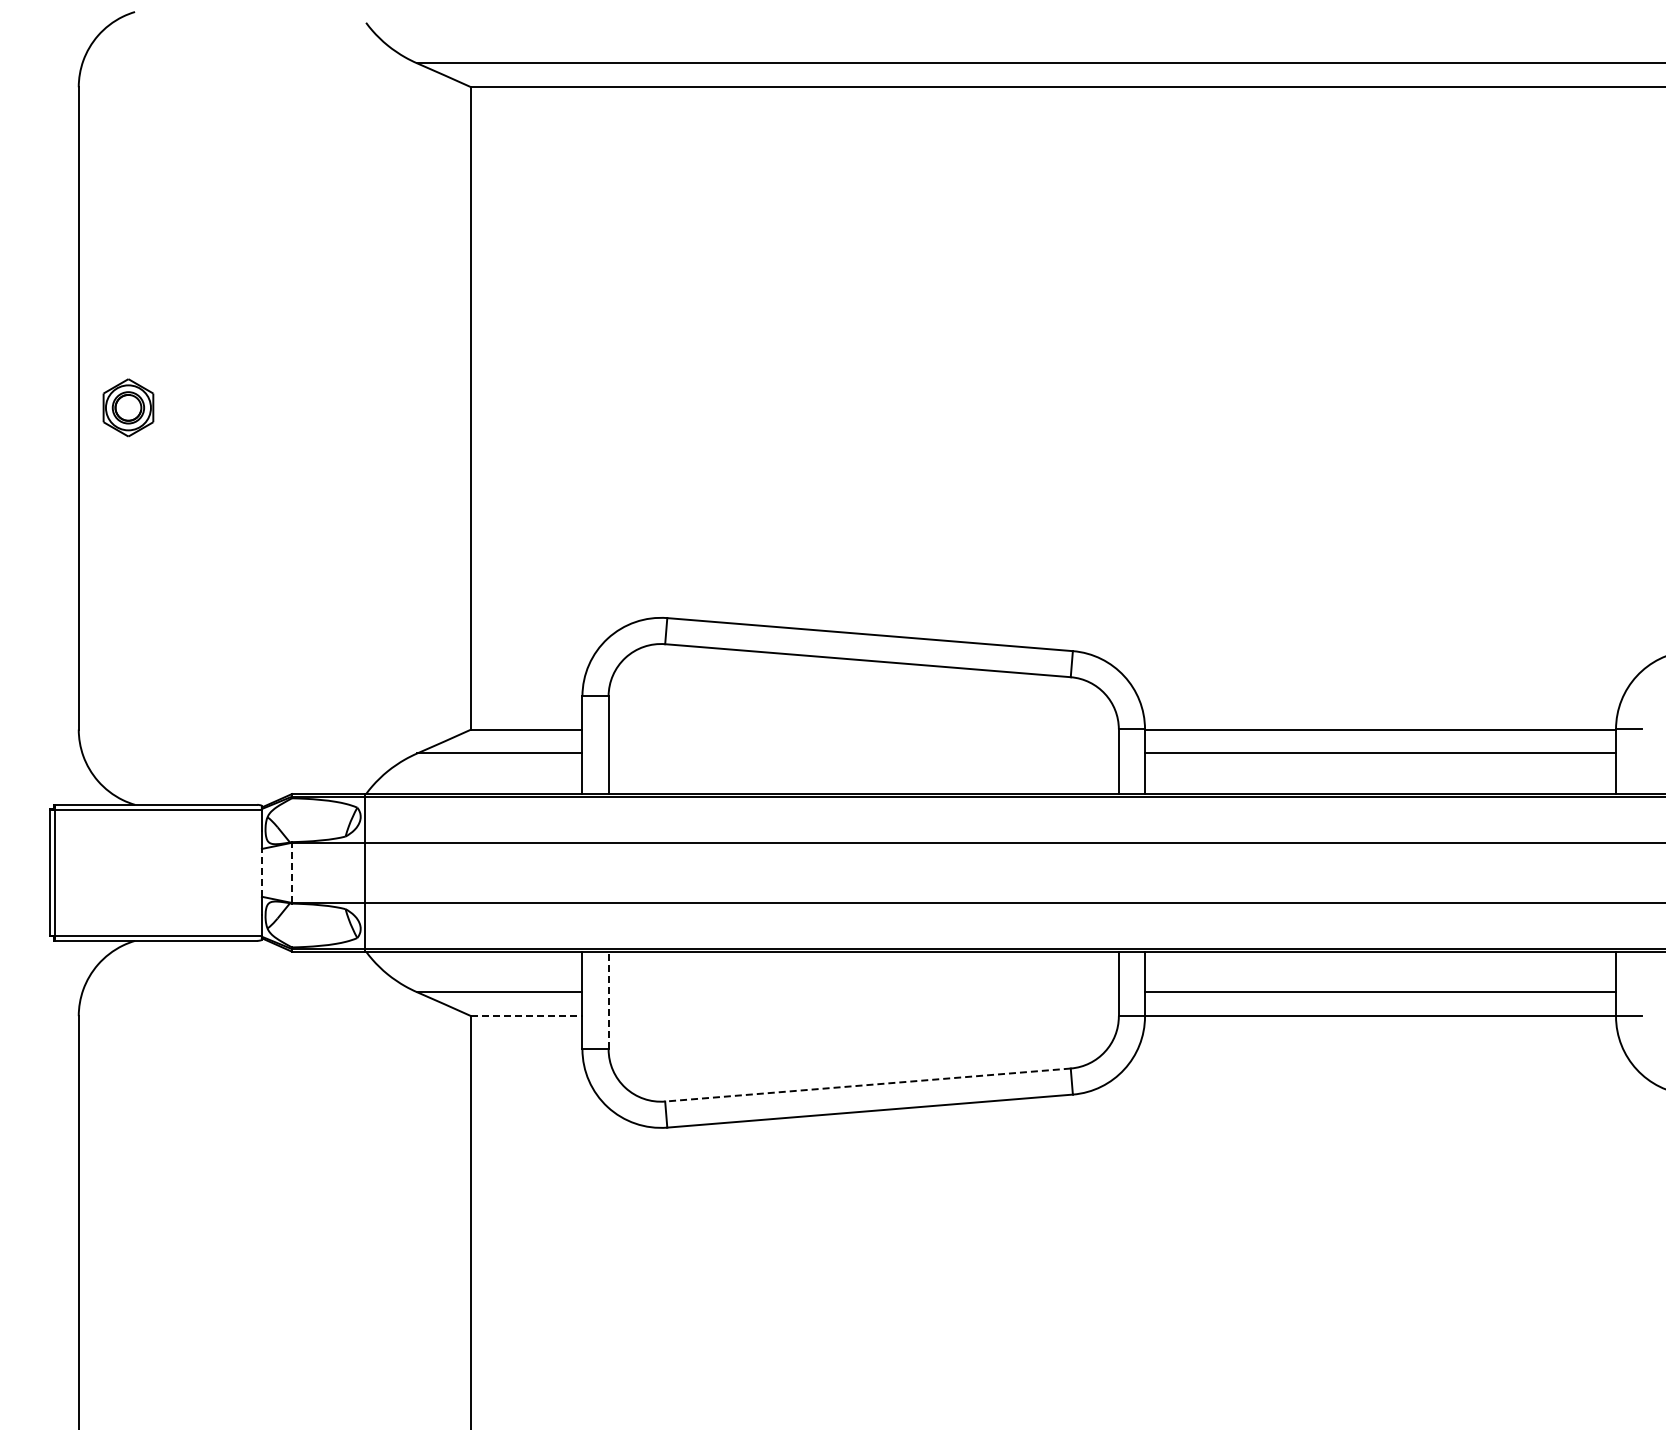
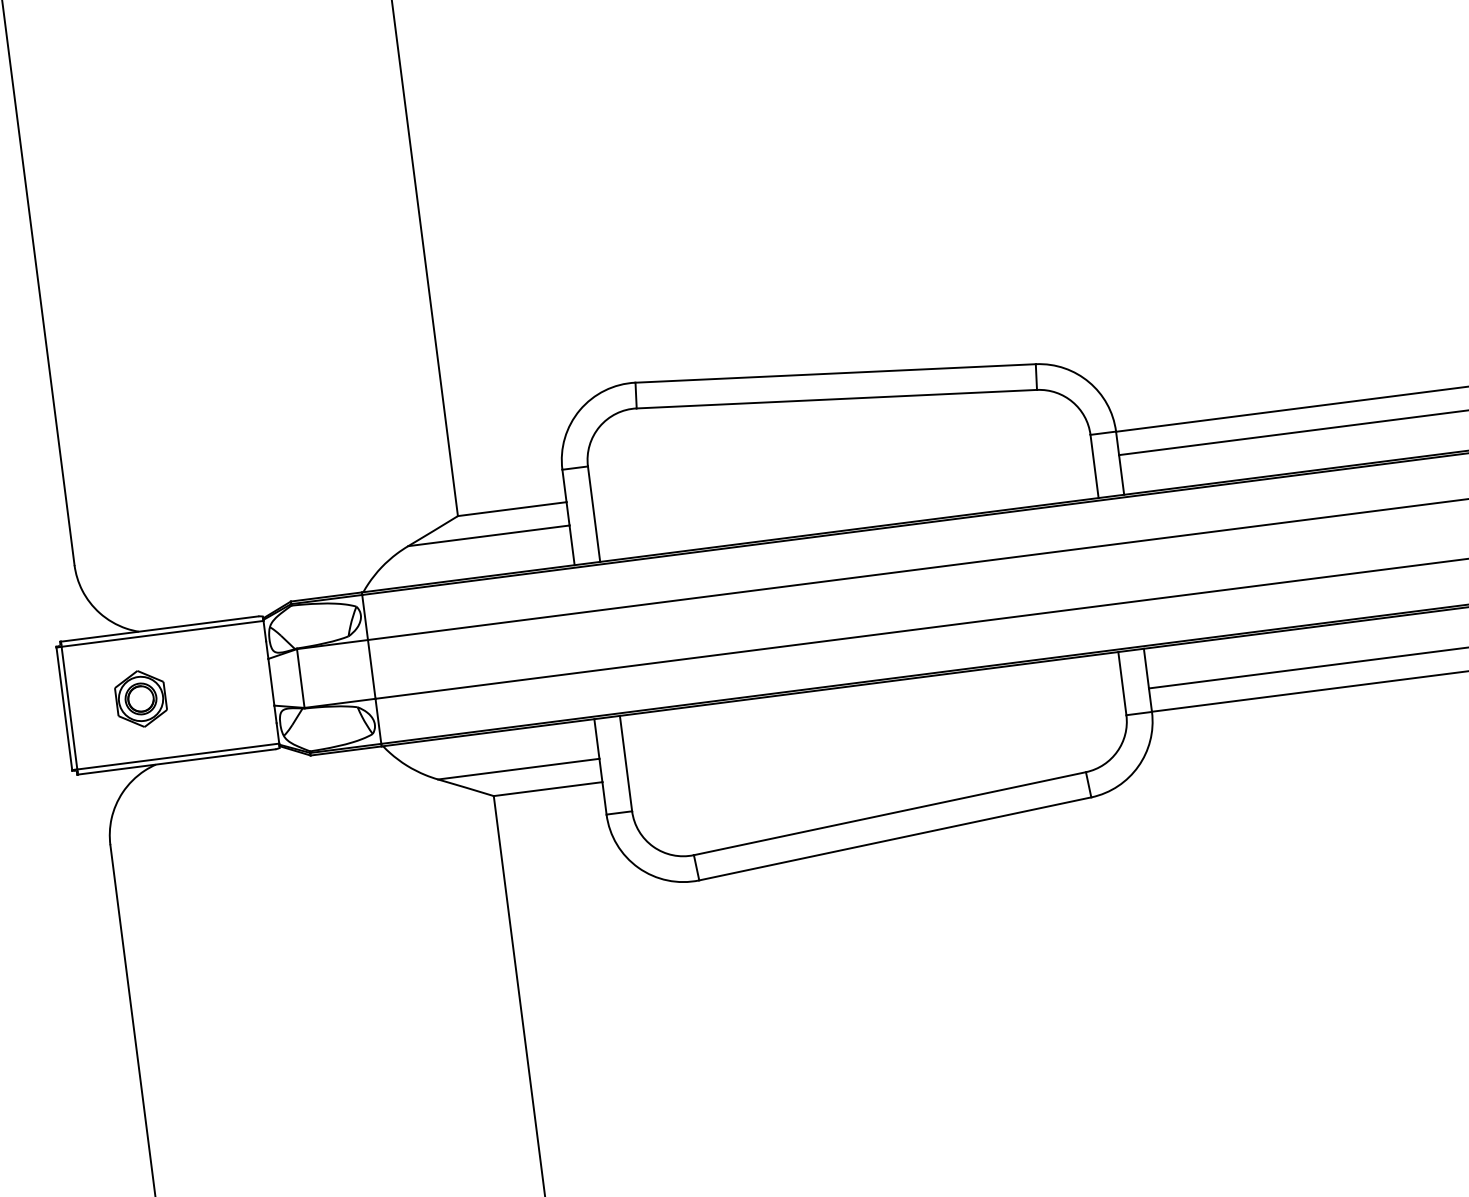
part: (128, 407) -> (141, 698), moved
line: (261, 872) -> (270, 681), dashed -> solid
line: (292, 872) -> (301, 678), dashed -> solid
line: (608, 1000) -> (625, 763), dashed -> solid
line: (526, 1016) -> (547, 789), dashed -> solid
line: (867, 1085) -> (889, 814), dashed -> solid

